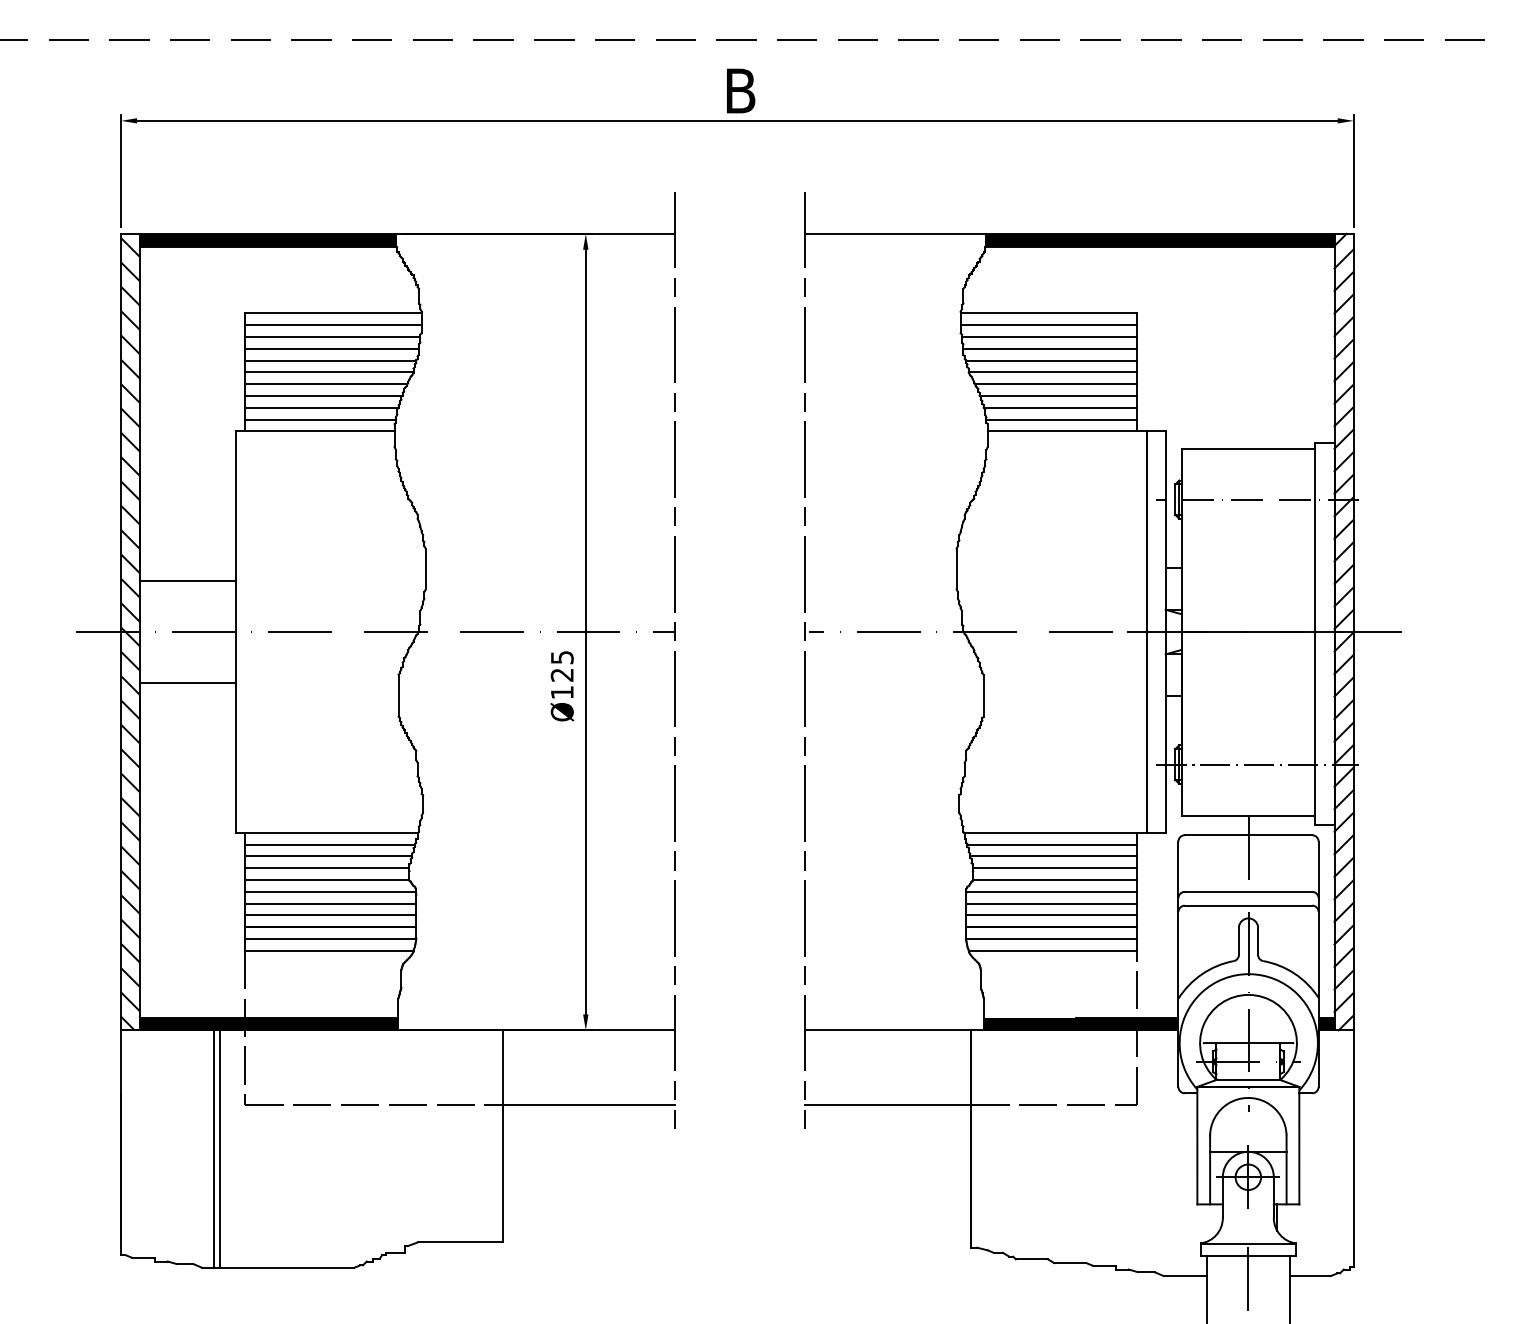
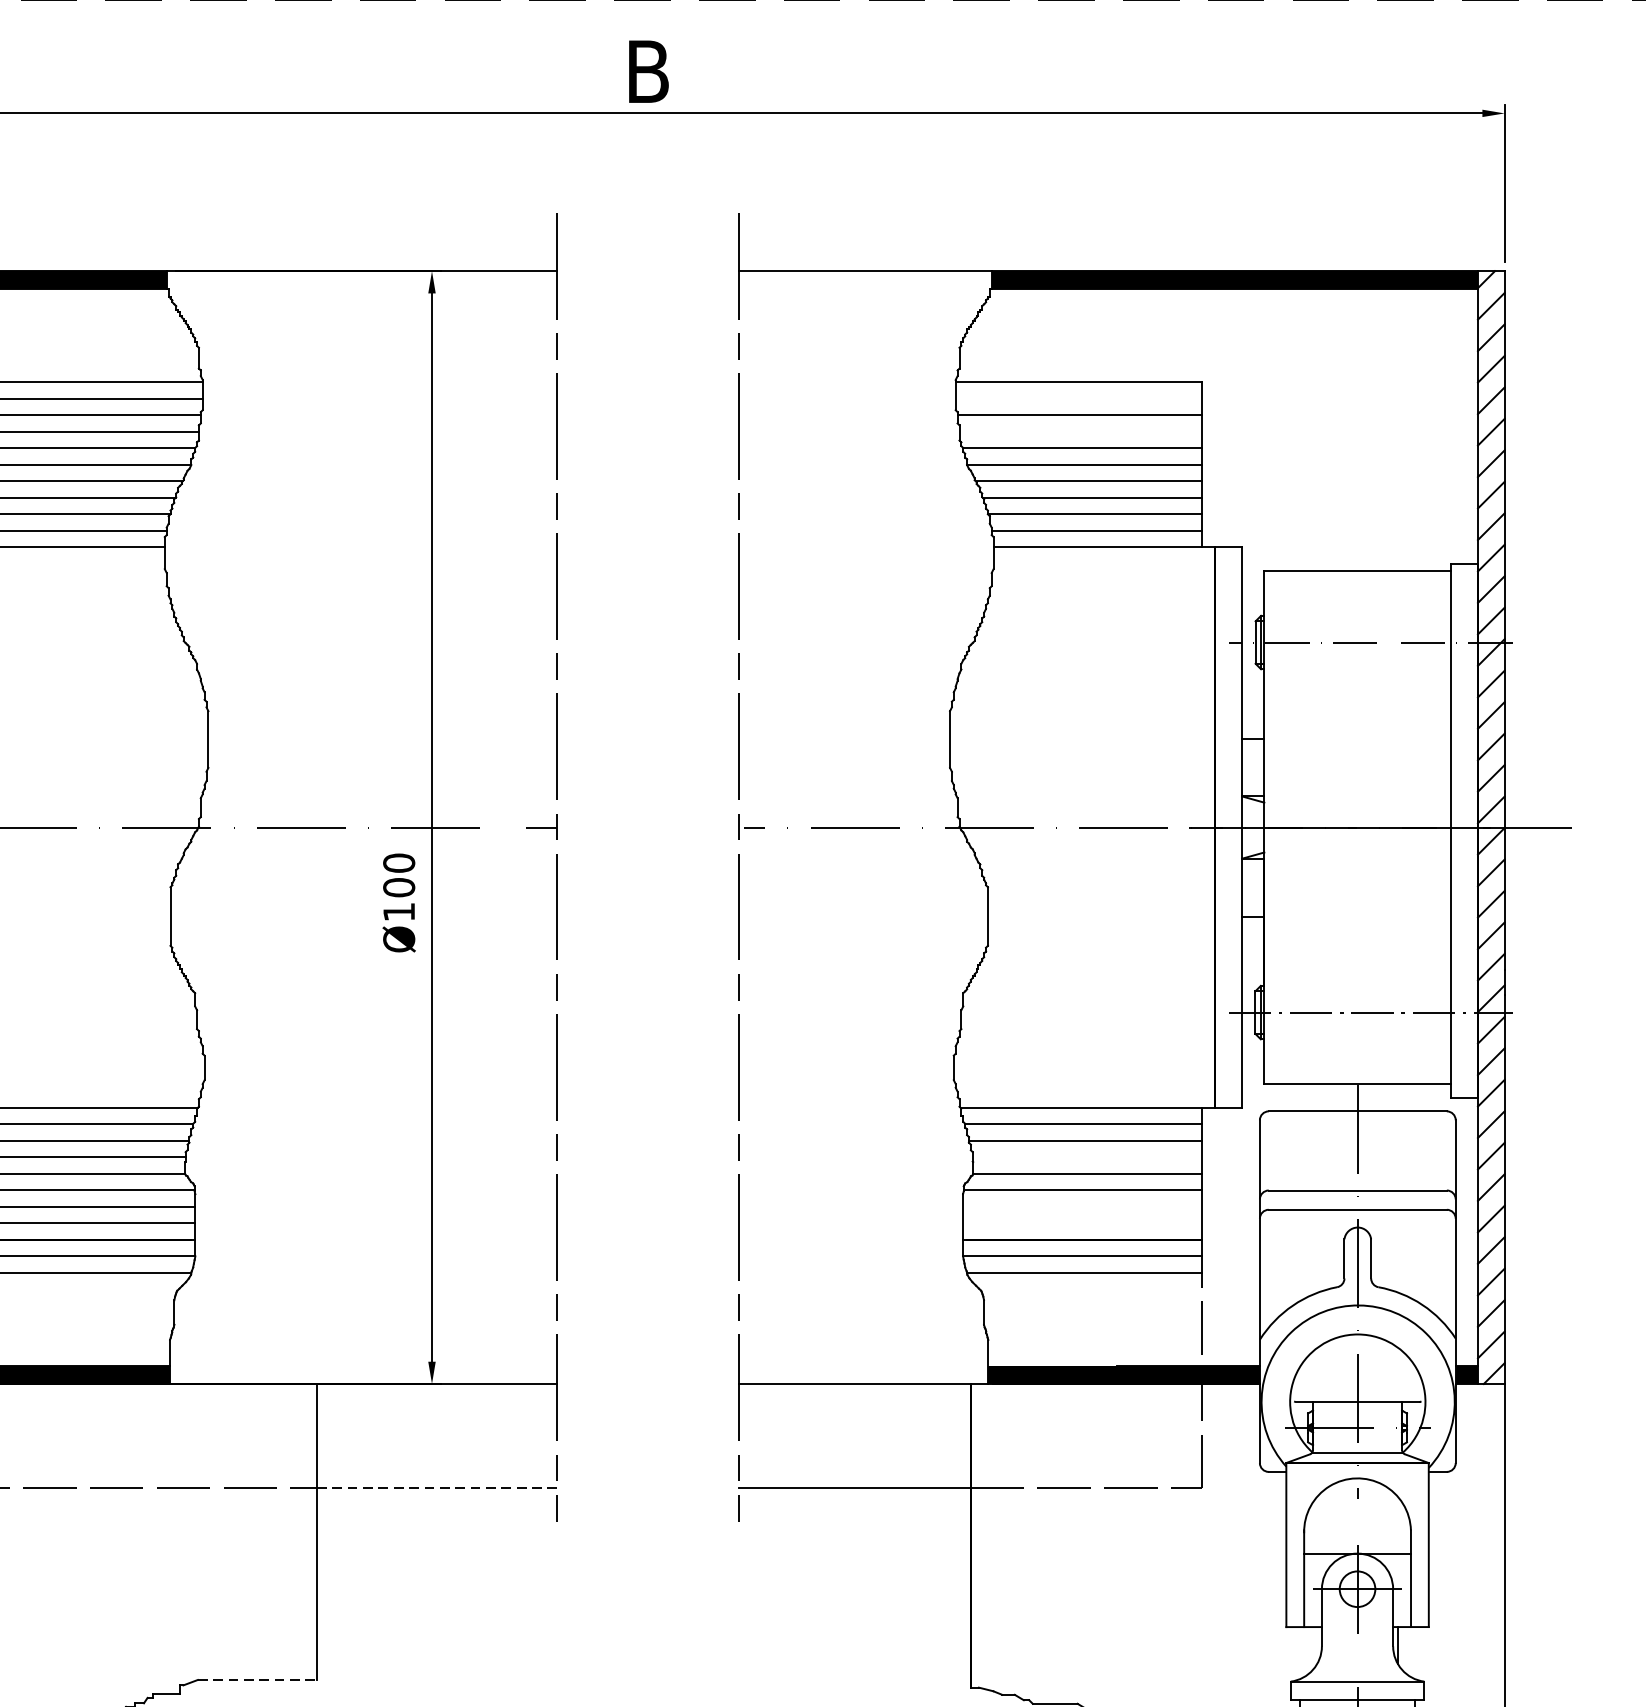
line: (1048, 325) -> (1078, 399), removed
line: (1049, 348) -> (1079, 431), removed
text: (561, 665) -> (398, 874), Ø125 -> Ø100
line: (1054, 868) -> (1086, 1157), removed
line: (1050, 903) -> (1081, 1206), removed
line: (1050, 915) -> (1081, 1223), removed
line: (589, 1104) -> (437, 1487), solid -> dashed
line: (460, 1242) -> (256, 1680), solid -> dashed

